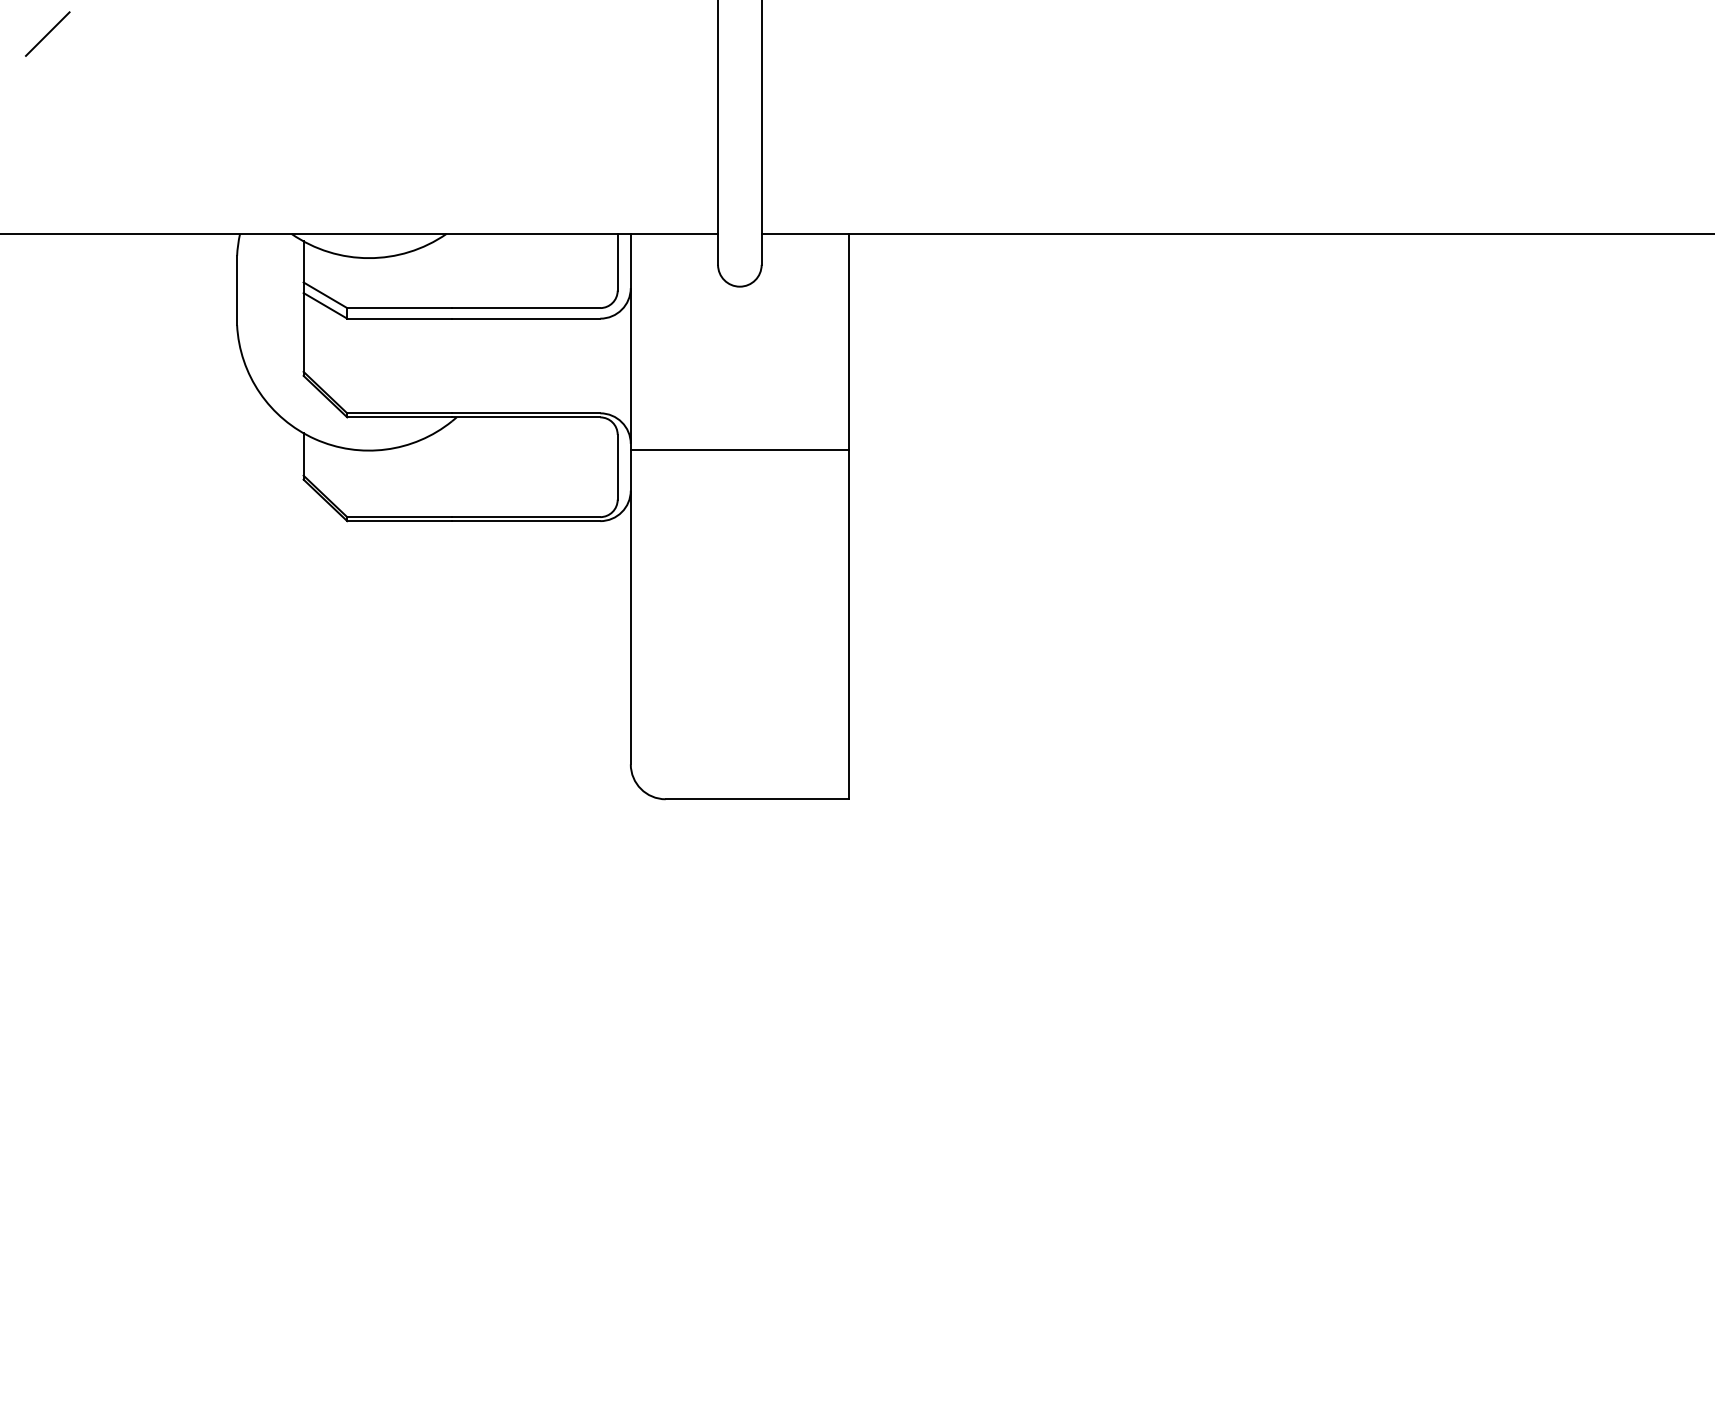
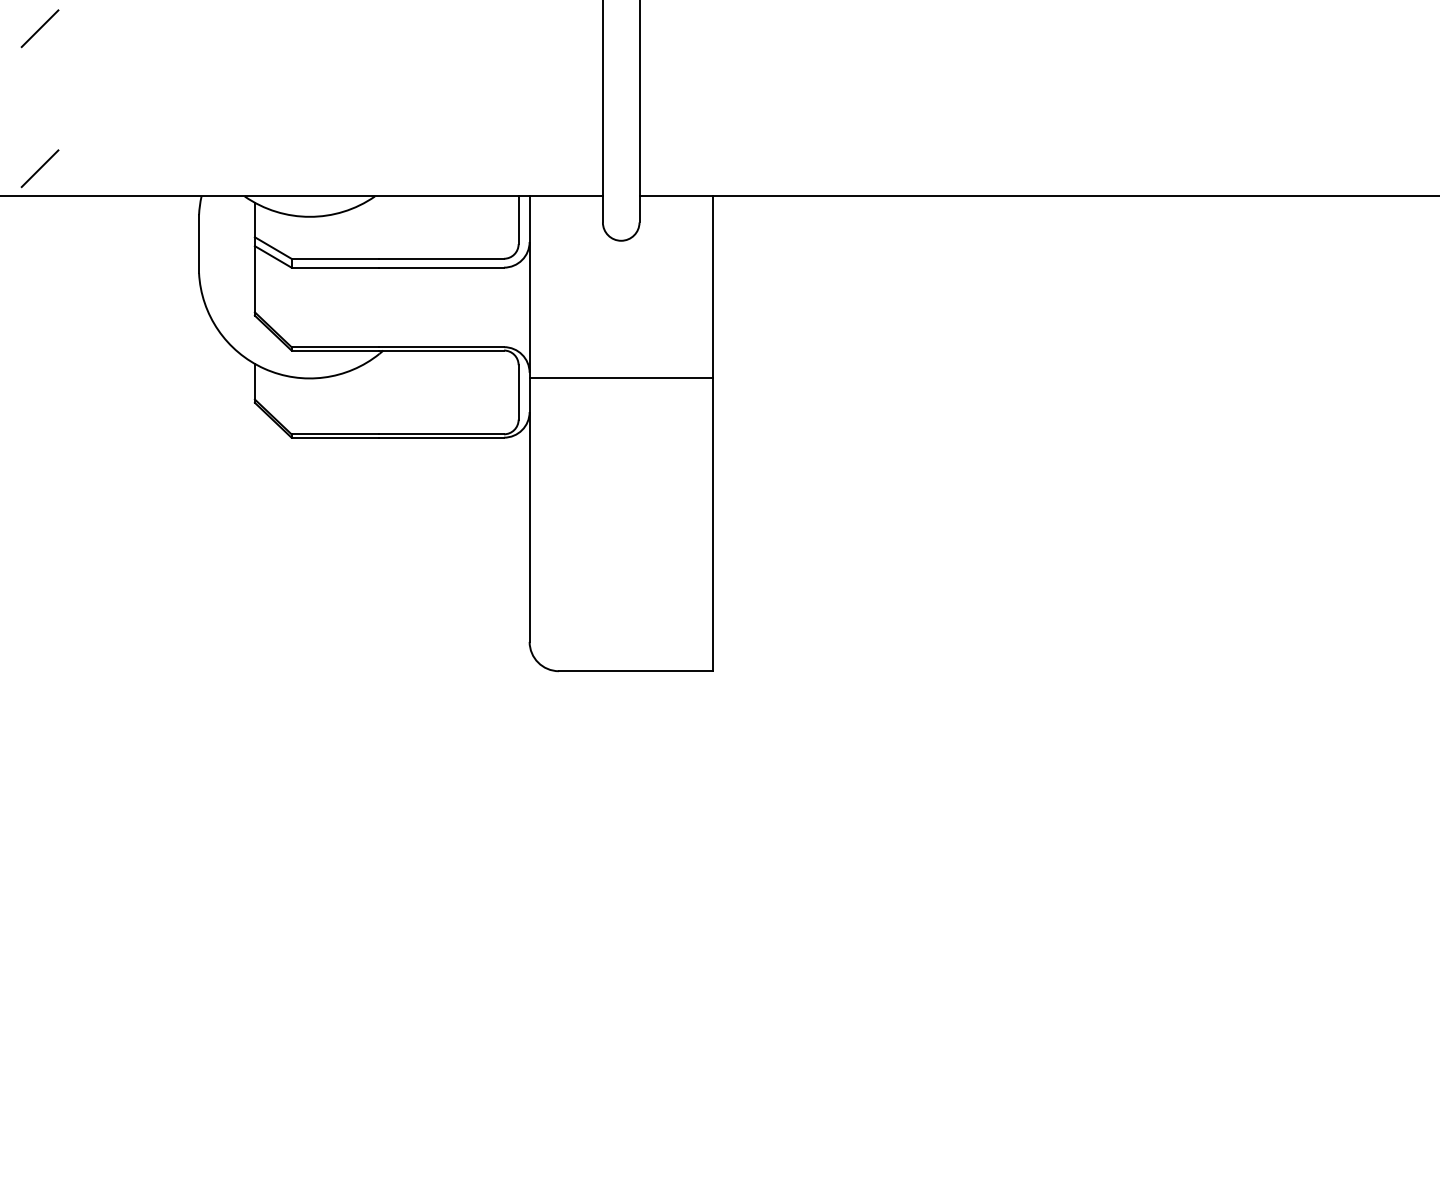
line: (47, 200) -> (39, 168), added

